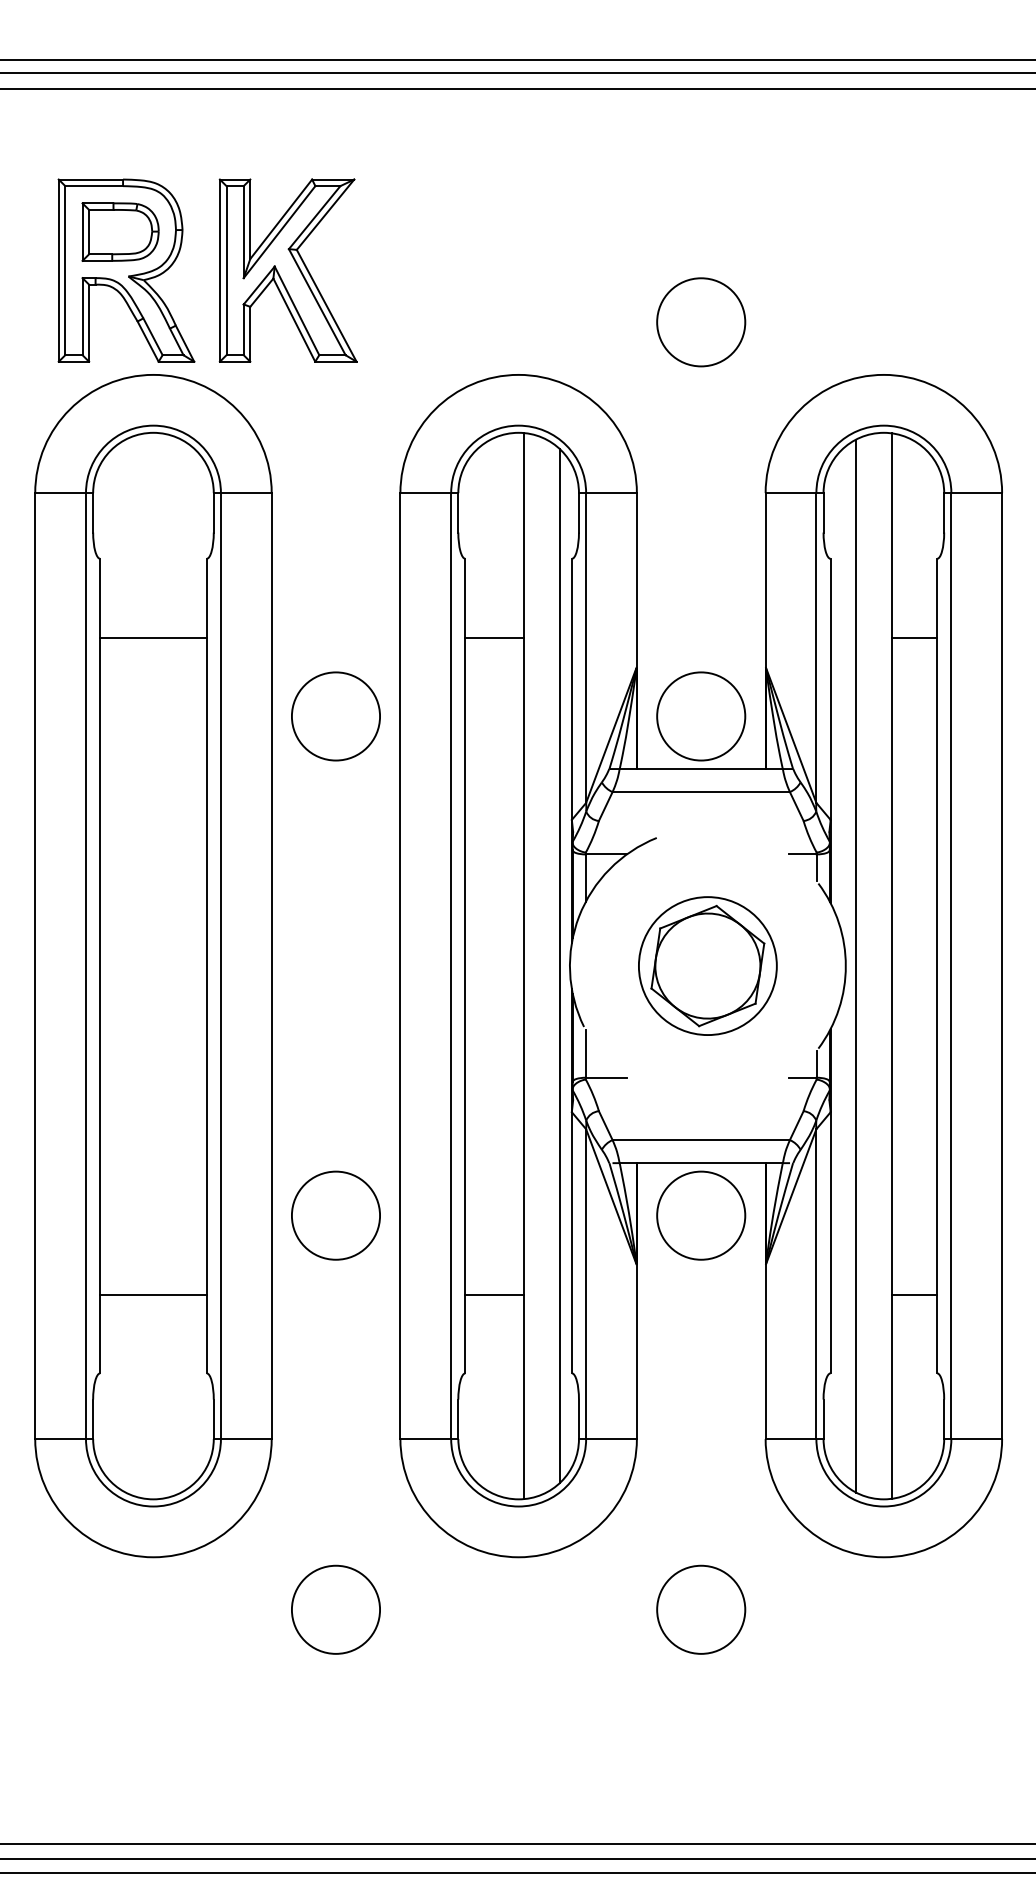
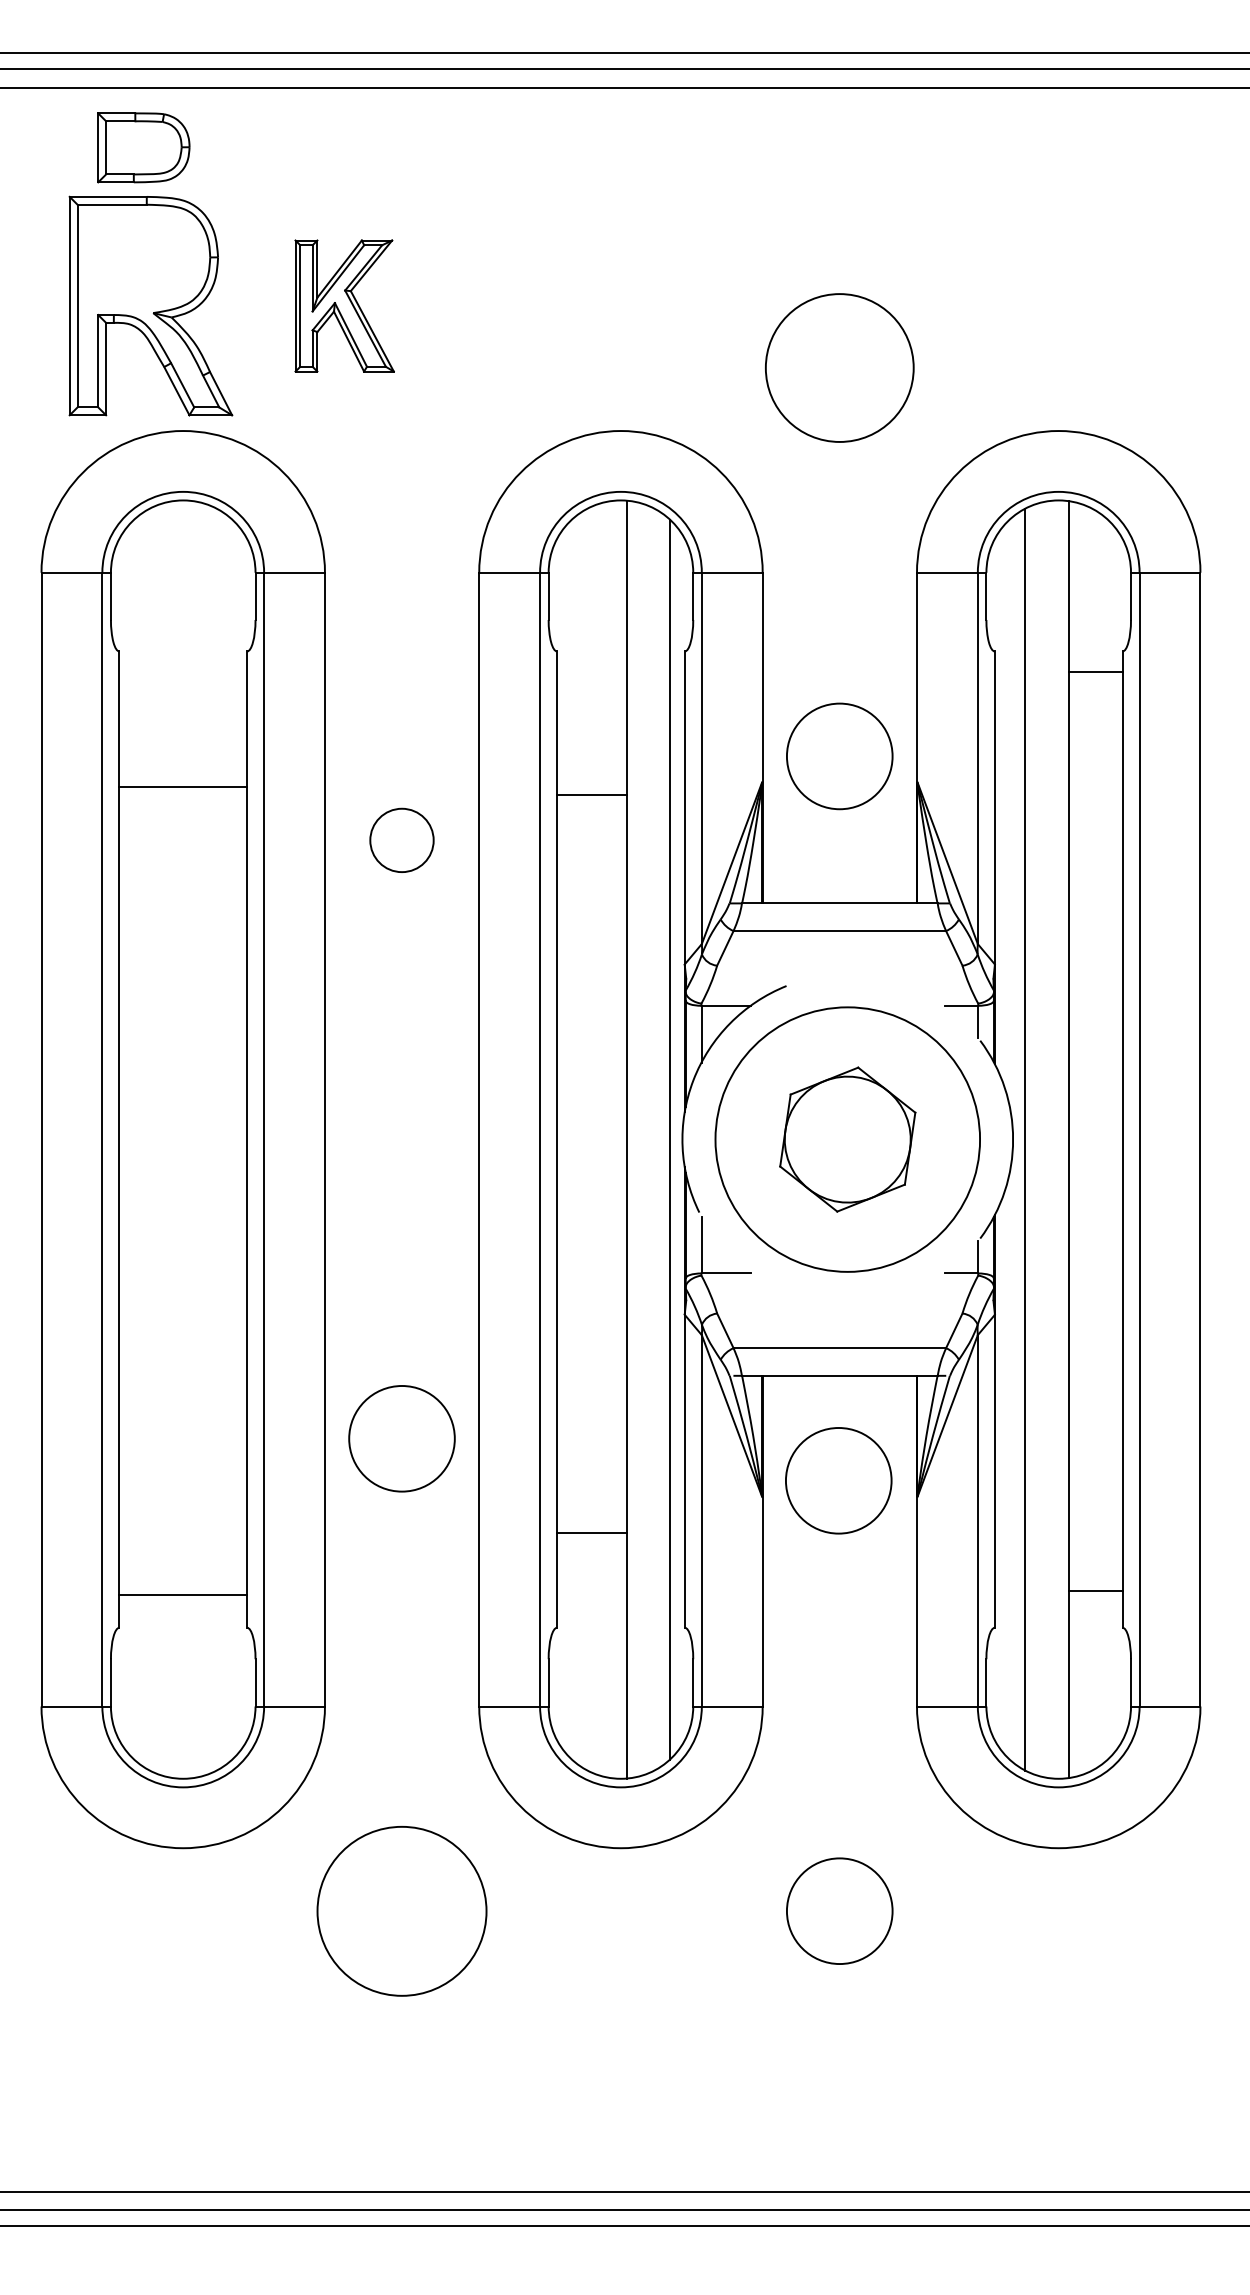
part: (120, 231) -> (143, 147), moved
part: (288, 270) -> (344, 305), size x0.6
circle: (700, 321) -> (839, 367), size x1.4
line: (153, 637) -> (183, 786), moved
line: (494, 637) -> (591, 794), moved
line: (914, 637) -> (1095, 671), moved
circle: (335, 716) -> (401, 840), size x0.6
circle: (700, 716) -> (839, 756), moved
circle: (707, 965) -> (847, 1139), size x1.6
circle: (700, 1215) -> (838, 1480), moved
line: (153, 1294) -> (183, 1595), moved
line: (914, 1294) -> (1095, 1591), moved
circle: (335, 1609) -> (401, 1910), size x1.6

